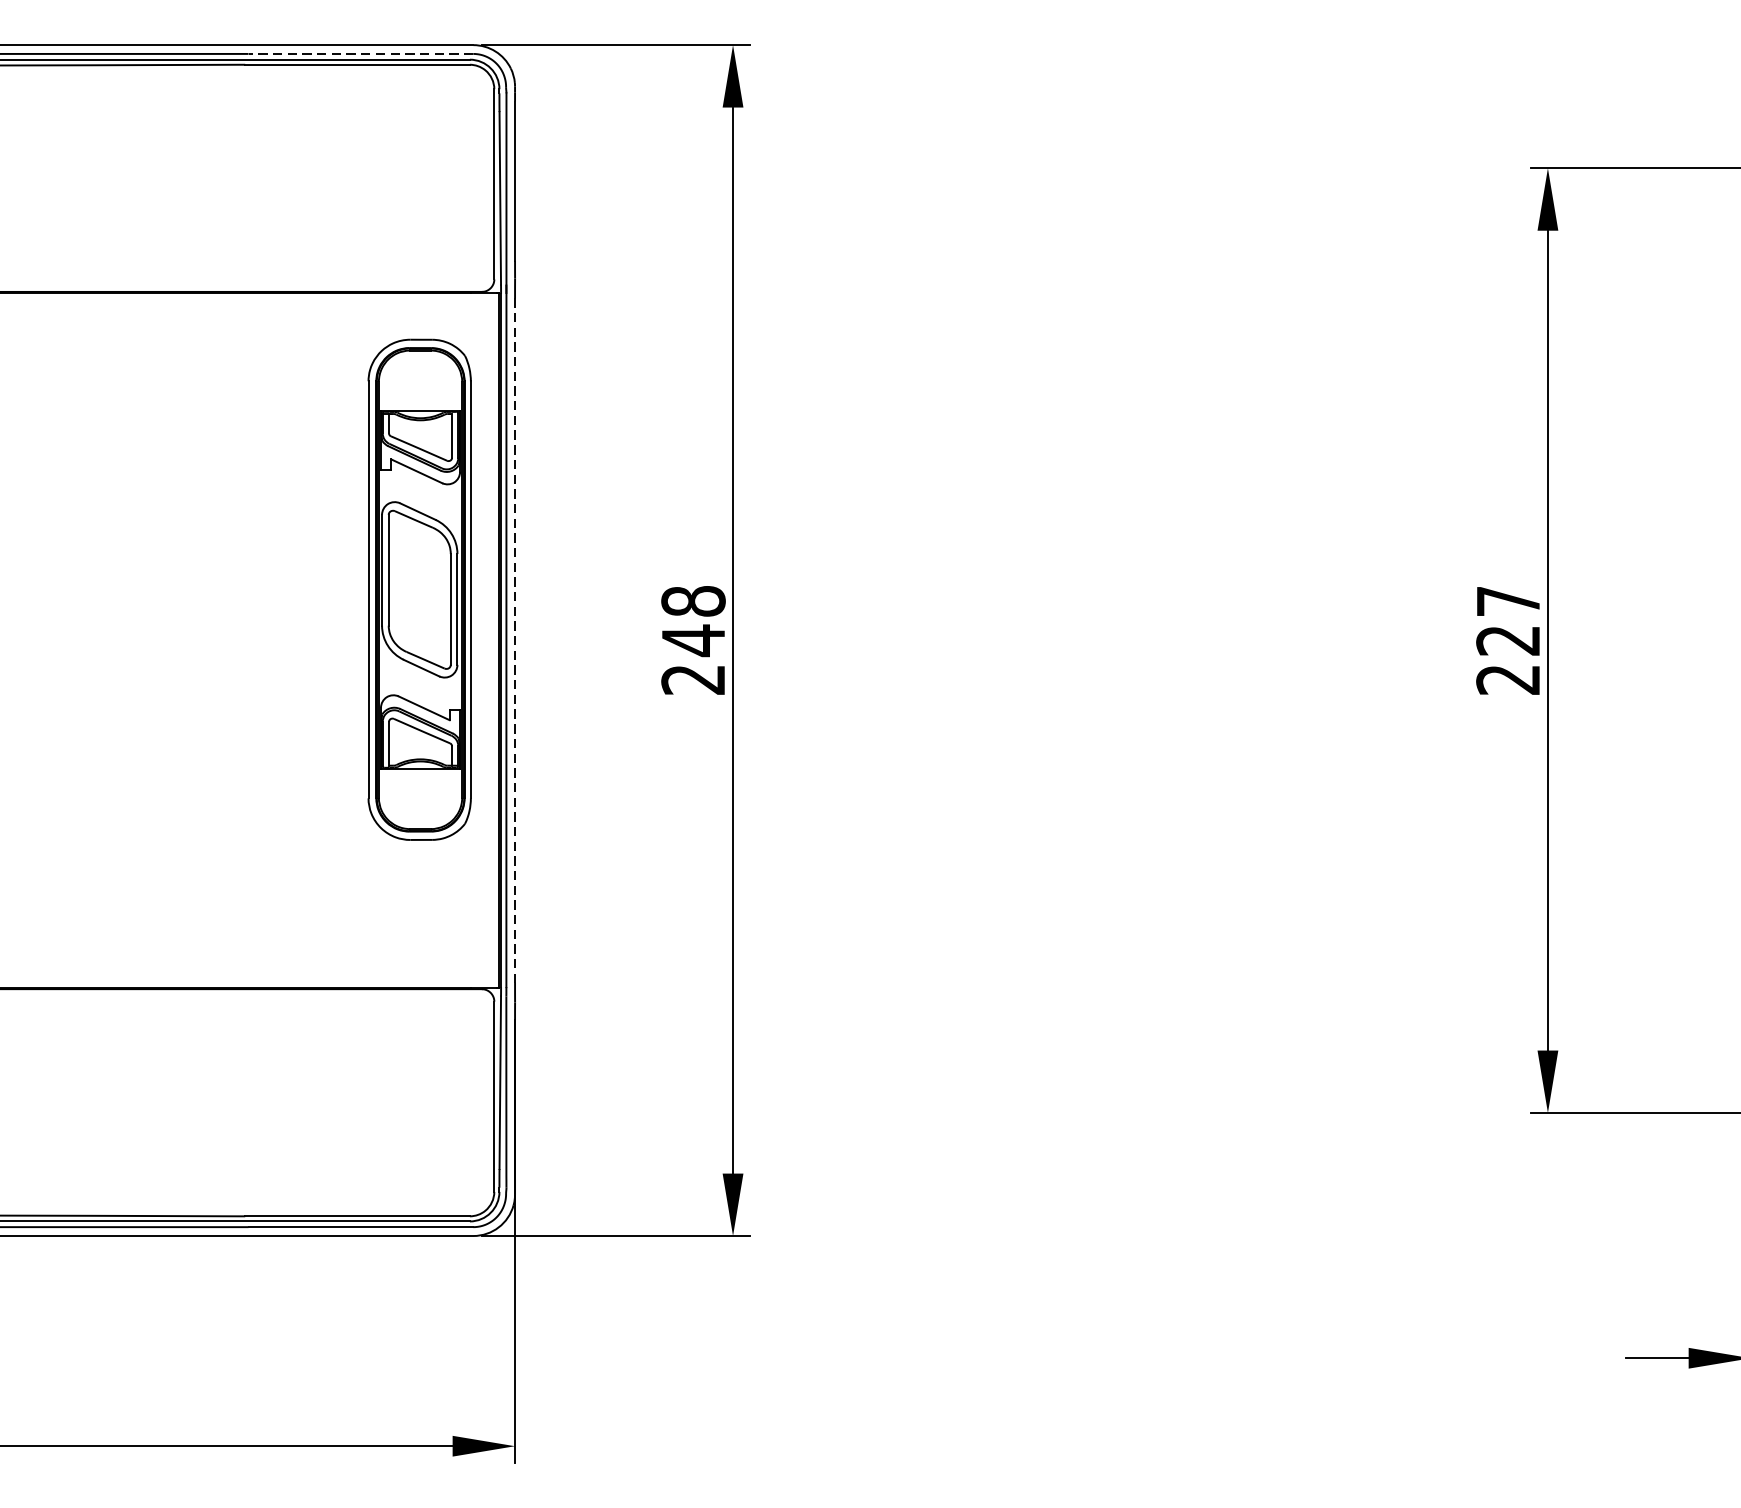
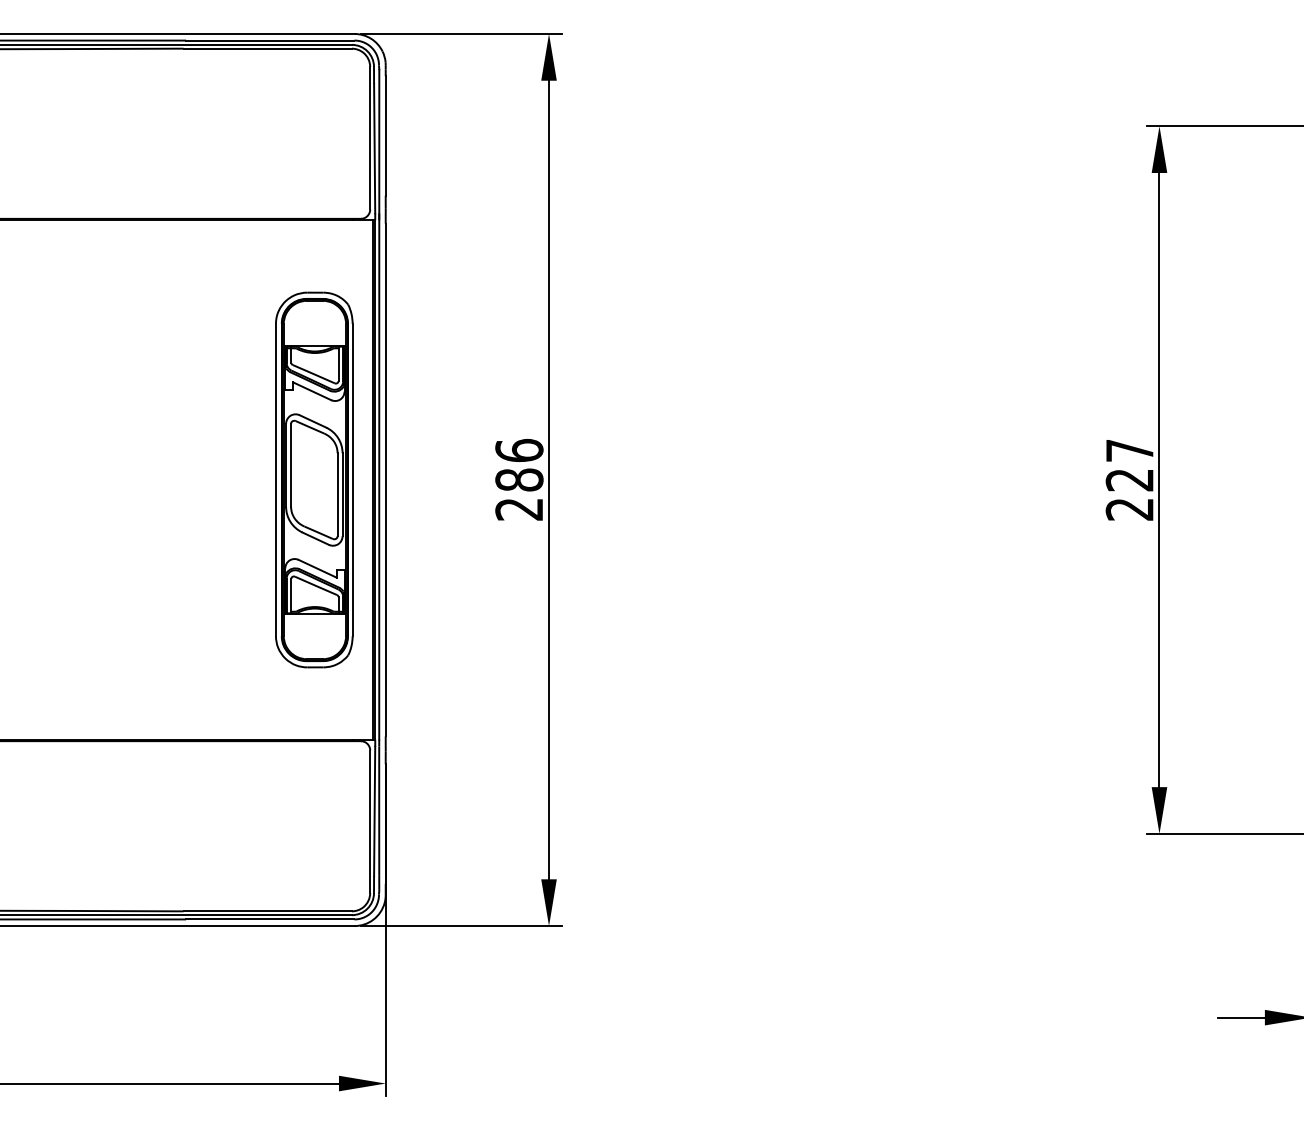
line: (359, 53) -> (269, 40), dashed -> solid
part: (419, 589) -> (314, 479), moved
text: (693, 621) -> (519, 465), 248 -> 286
line: (514, 641) -> (385, 480), dashed -> solid

